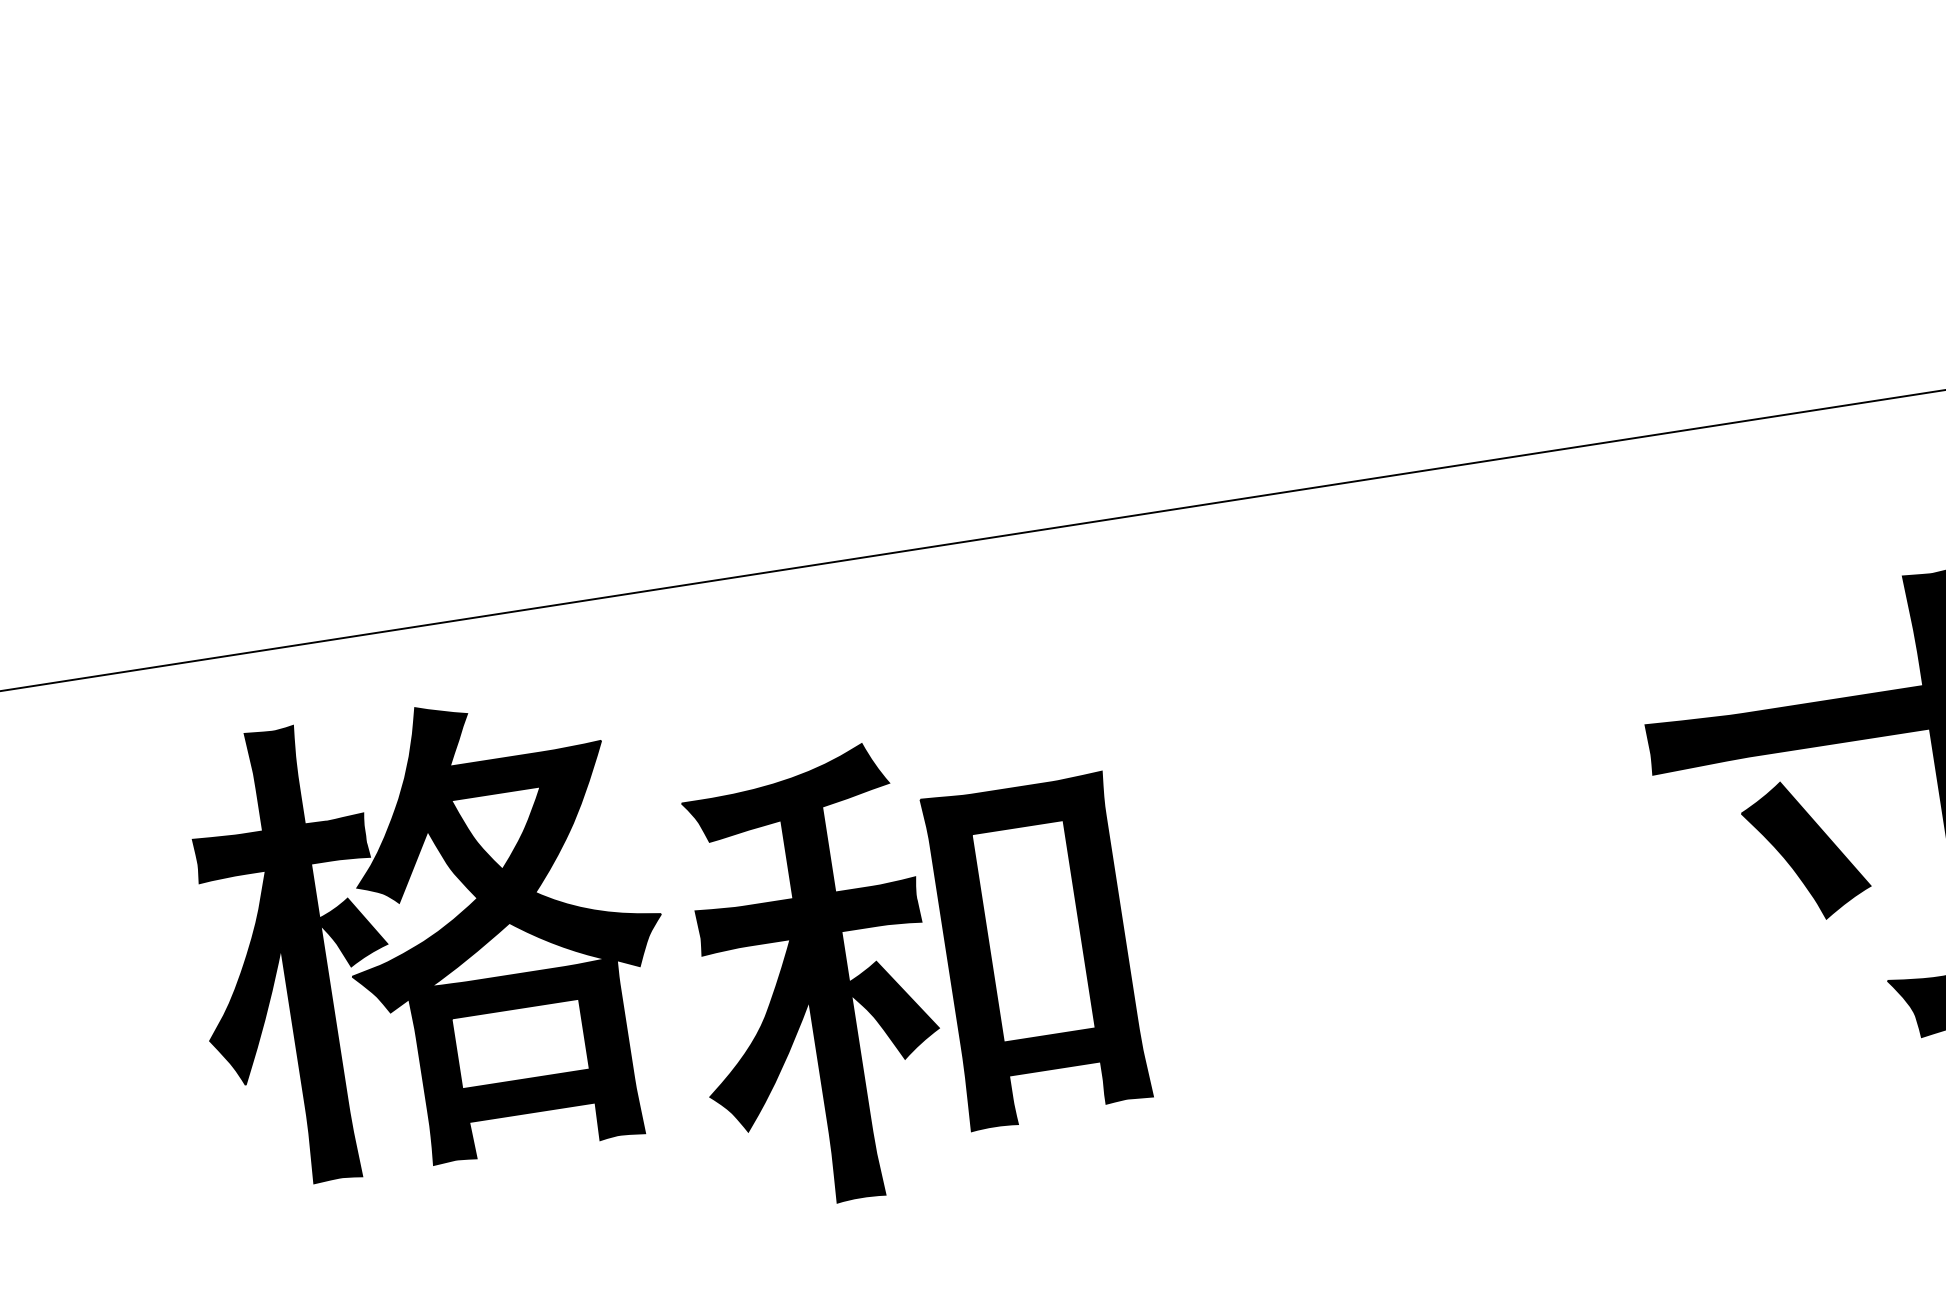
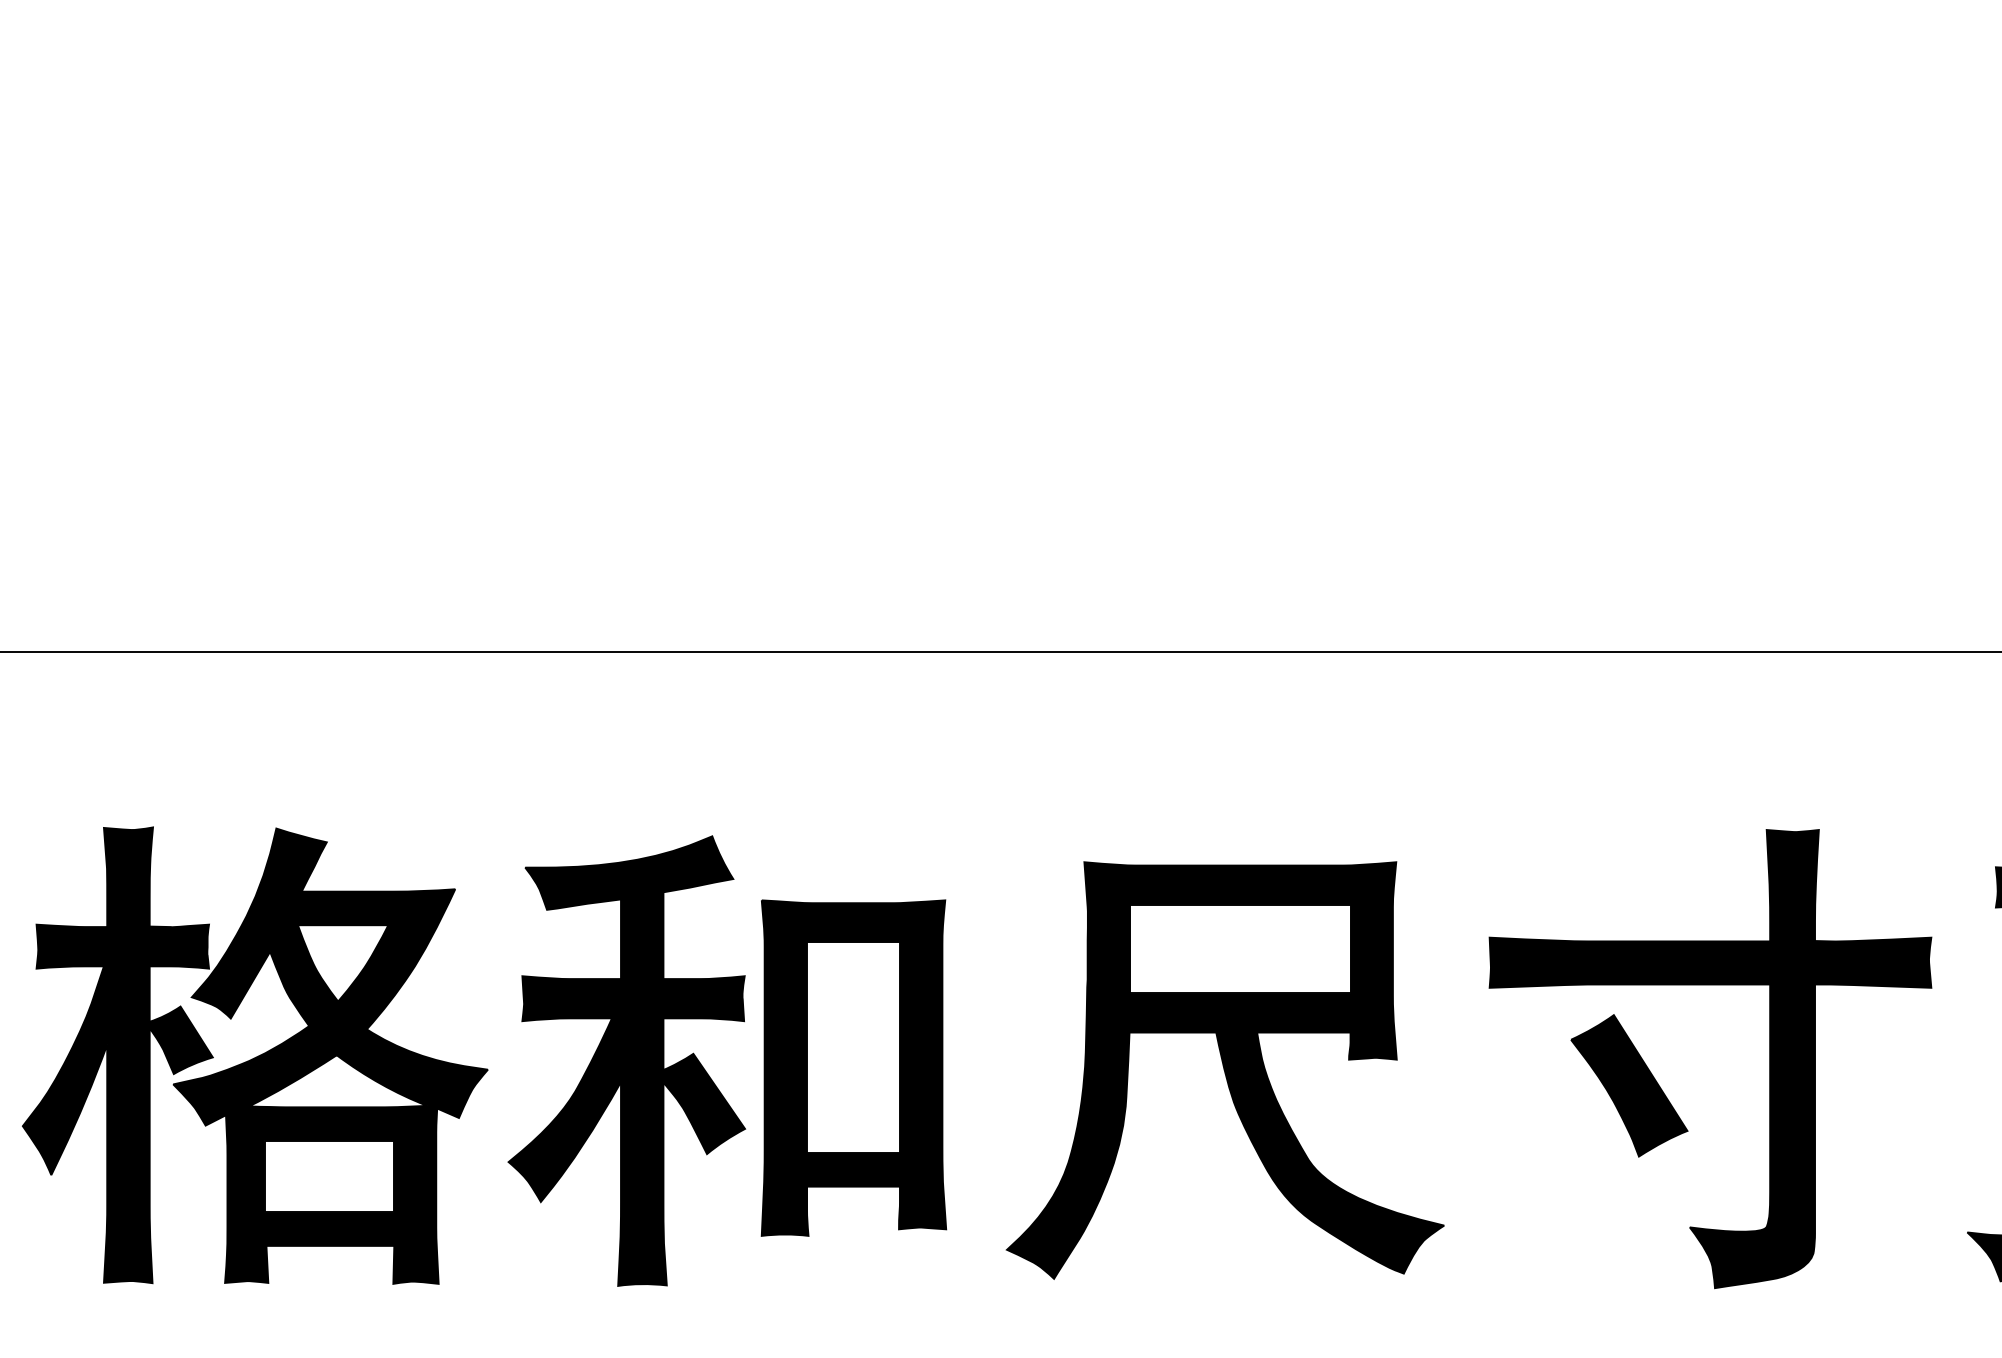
part: (1403, 897) -> (1224, 1070), added
part: (429, 935) -> (255, 1055), moved

